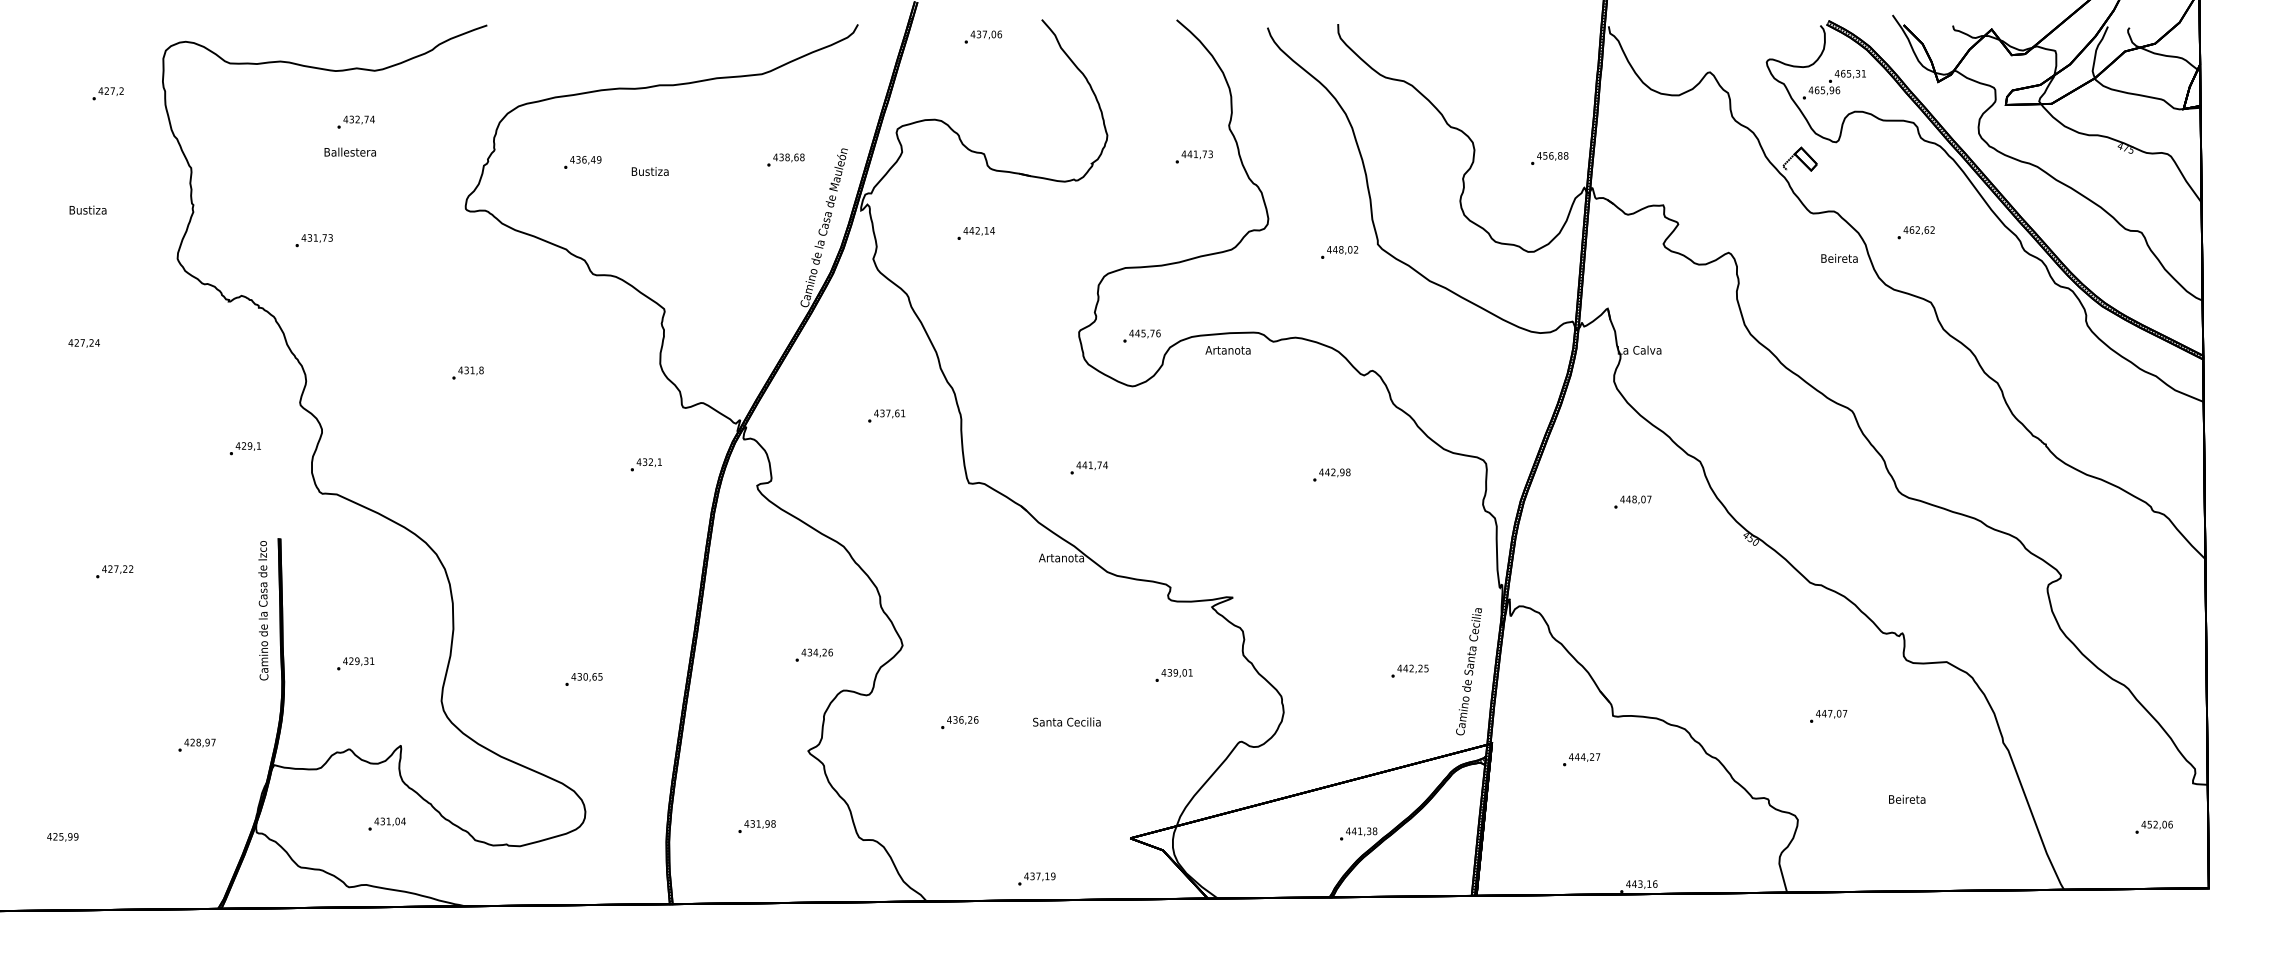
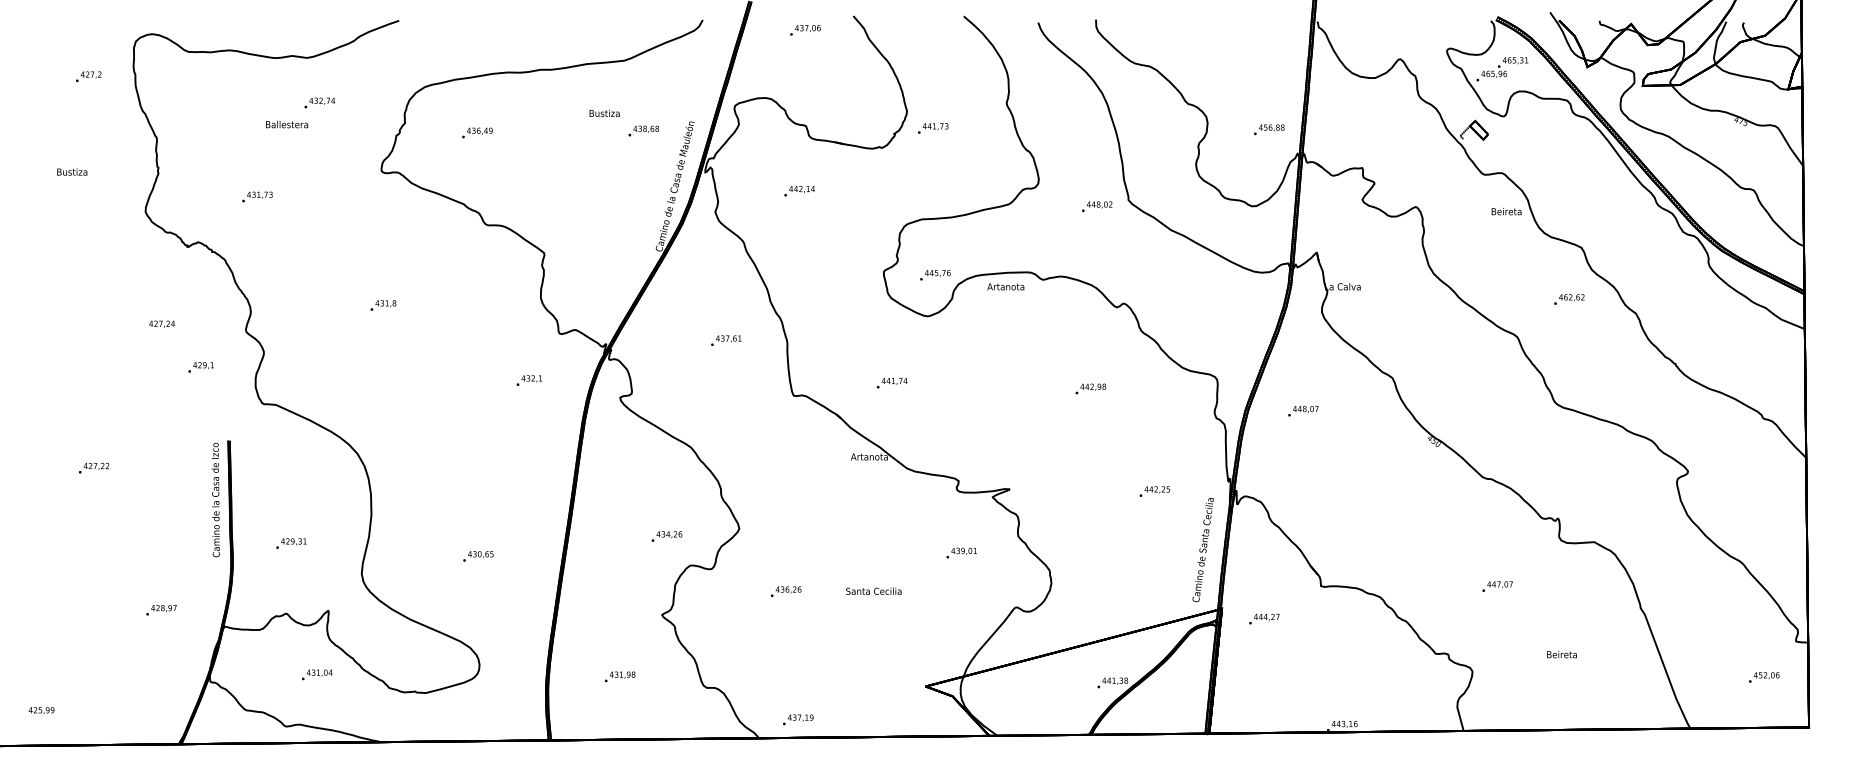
text: (355, 121) -> (319, 102), moved
text: (1194, 156) -> (933, 128), moved
text: (650, 171) -> (604, 113), moved
text: (1916, 232) -> (1569, 299), moved
text: (83, 342) -> (161, 323), moved
text: (1633, 501) -> (1303, 410), moved
text: (1409, 671) -> (1154, 491), moved
text: (1581, 758) -> (1264, 618), moved
text: (62, 837) -> (41, 710), moved
text: (1037, 878) -> (798, 719), moved

